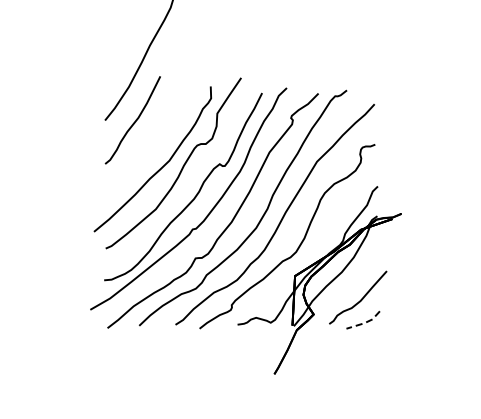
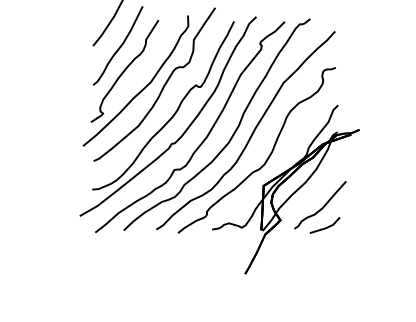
curve: (140, 148) -> (124, 71), added
line: (365, 322) -> (327, 227), dashed -> solid

